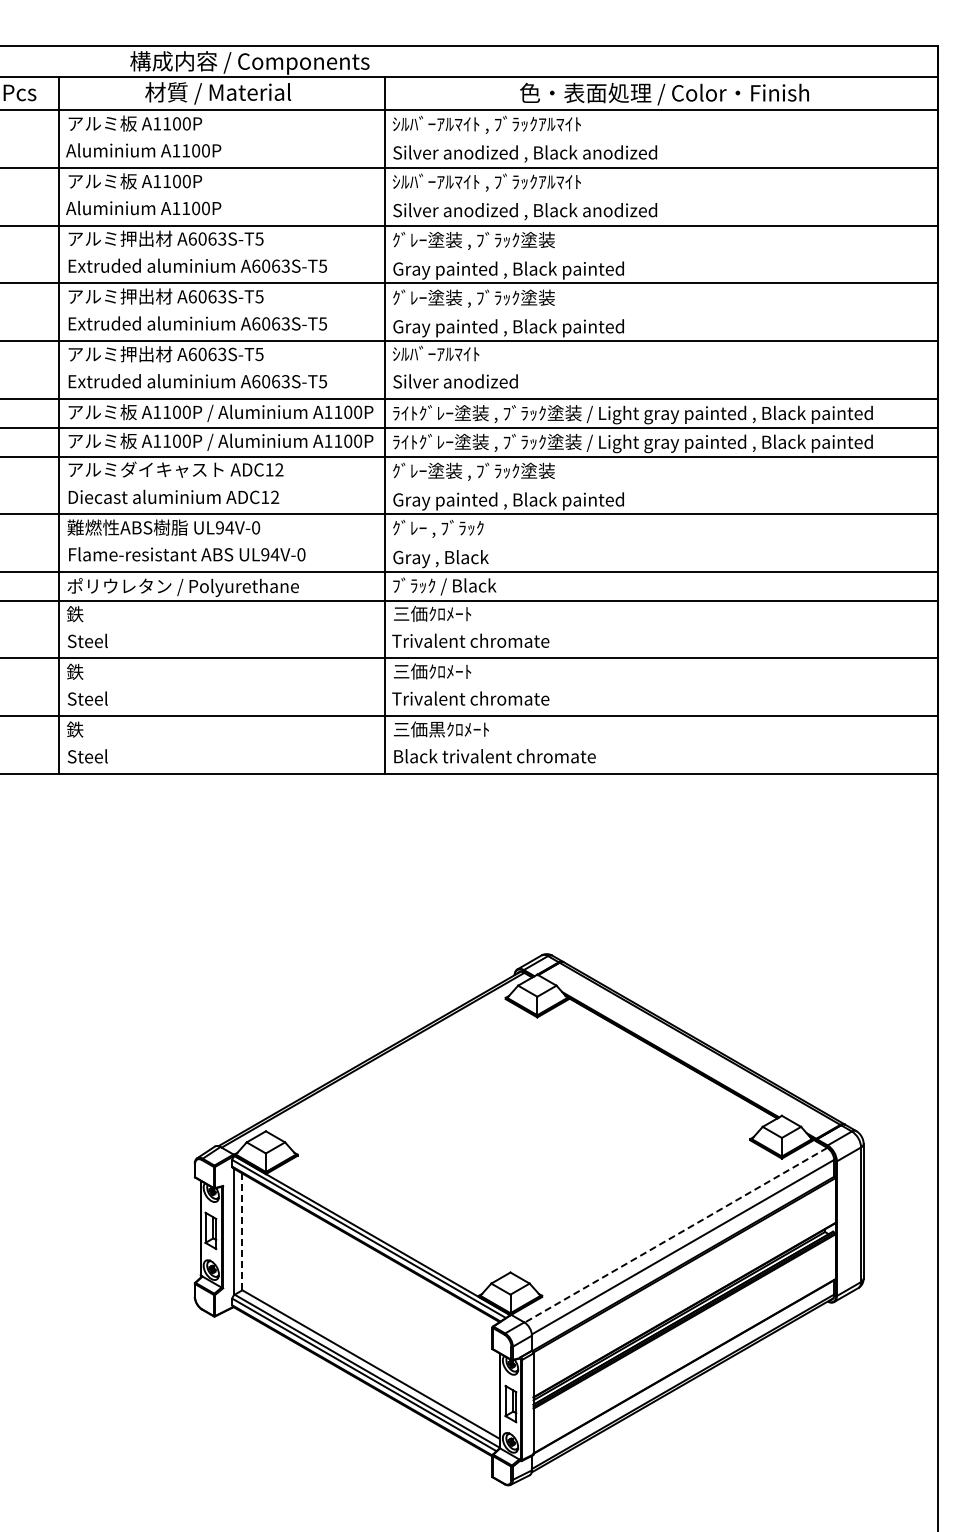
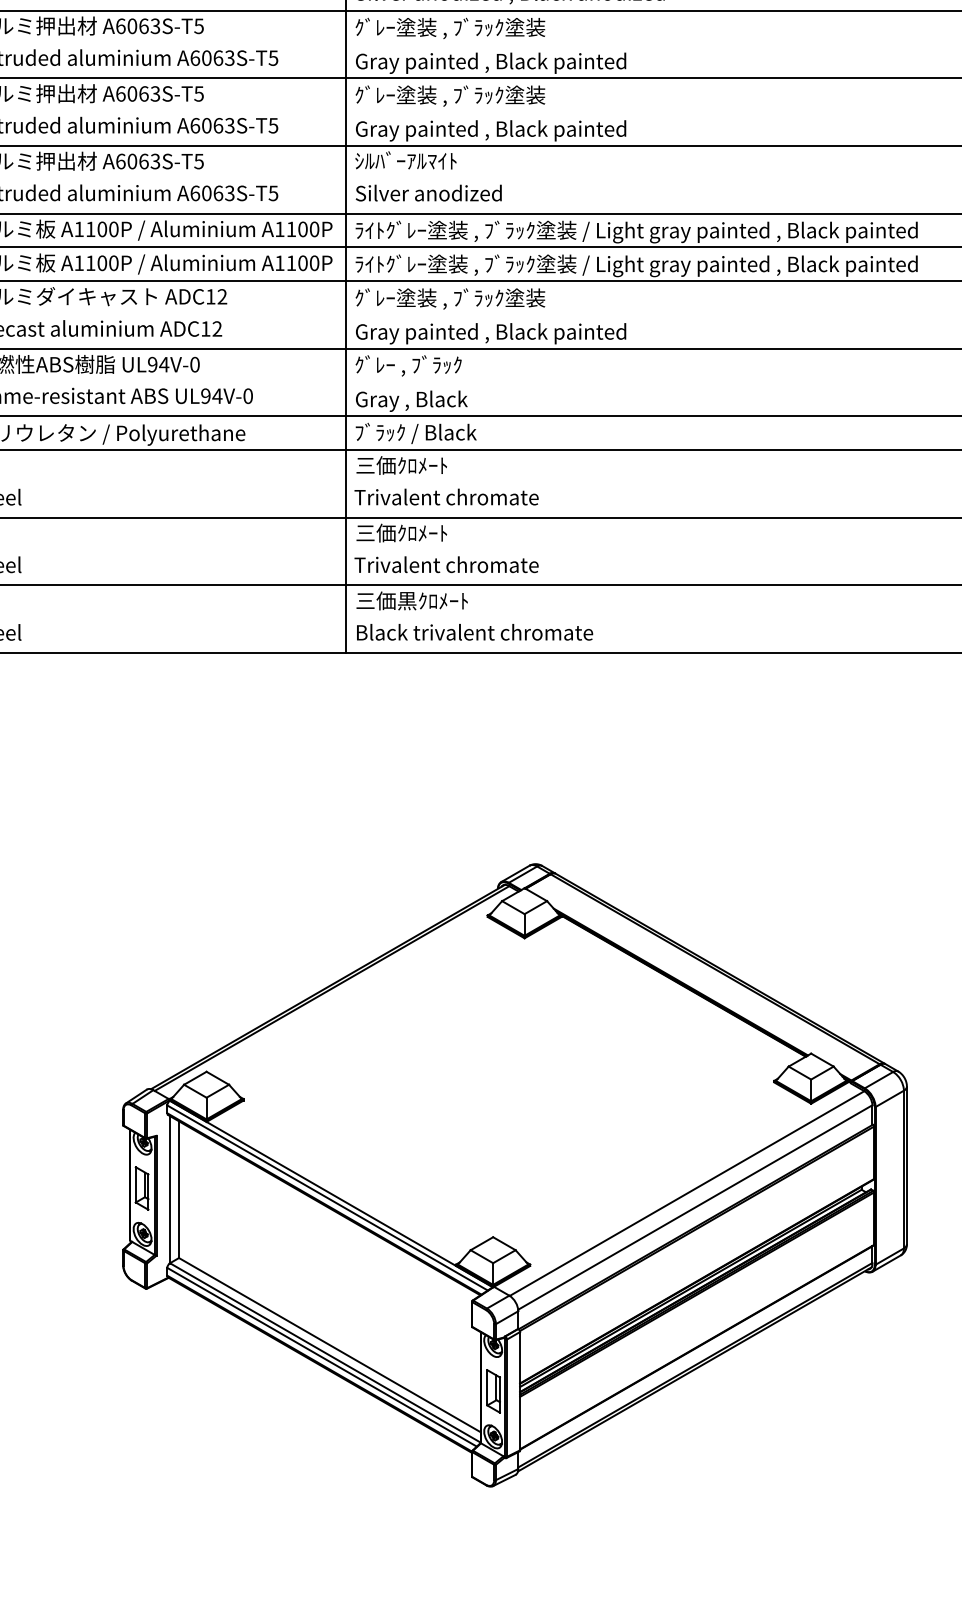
line: (242, 1231) -> (179, 1189), dashed -> solid
line: (676, 1235) -> (687, 1193), dashed -> solid

